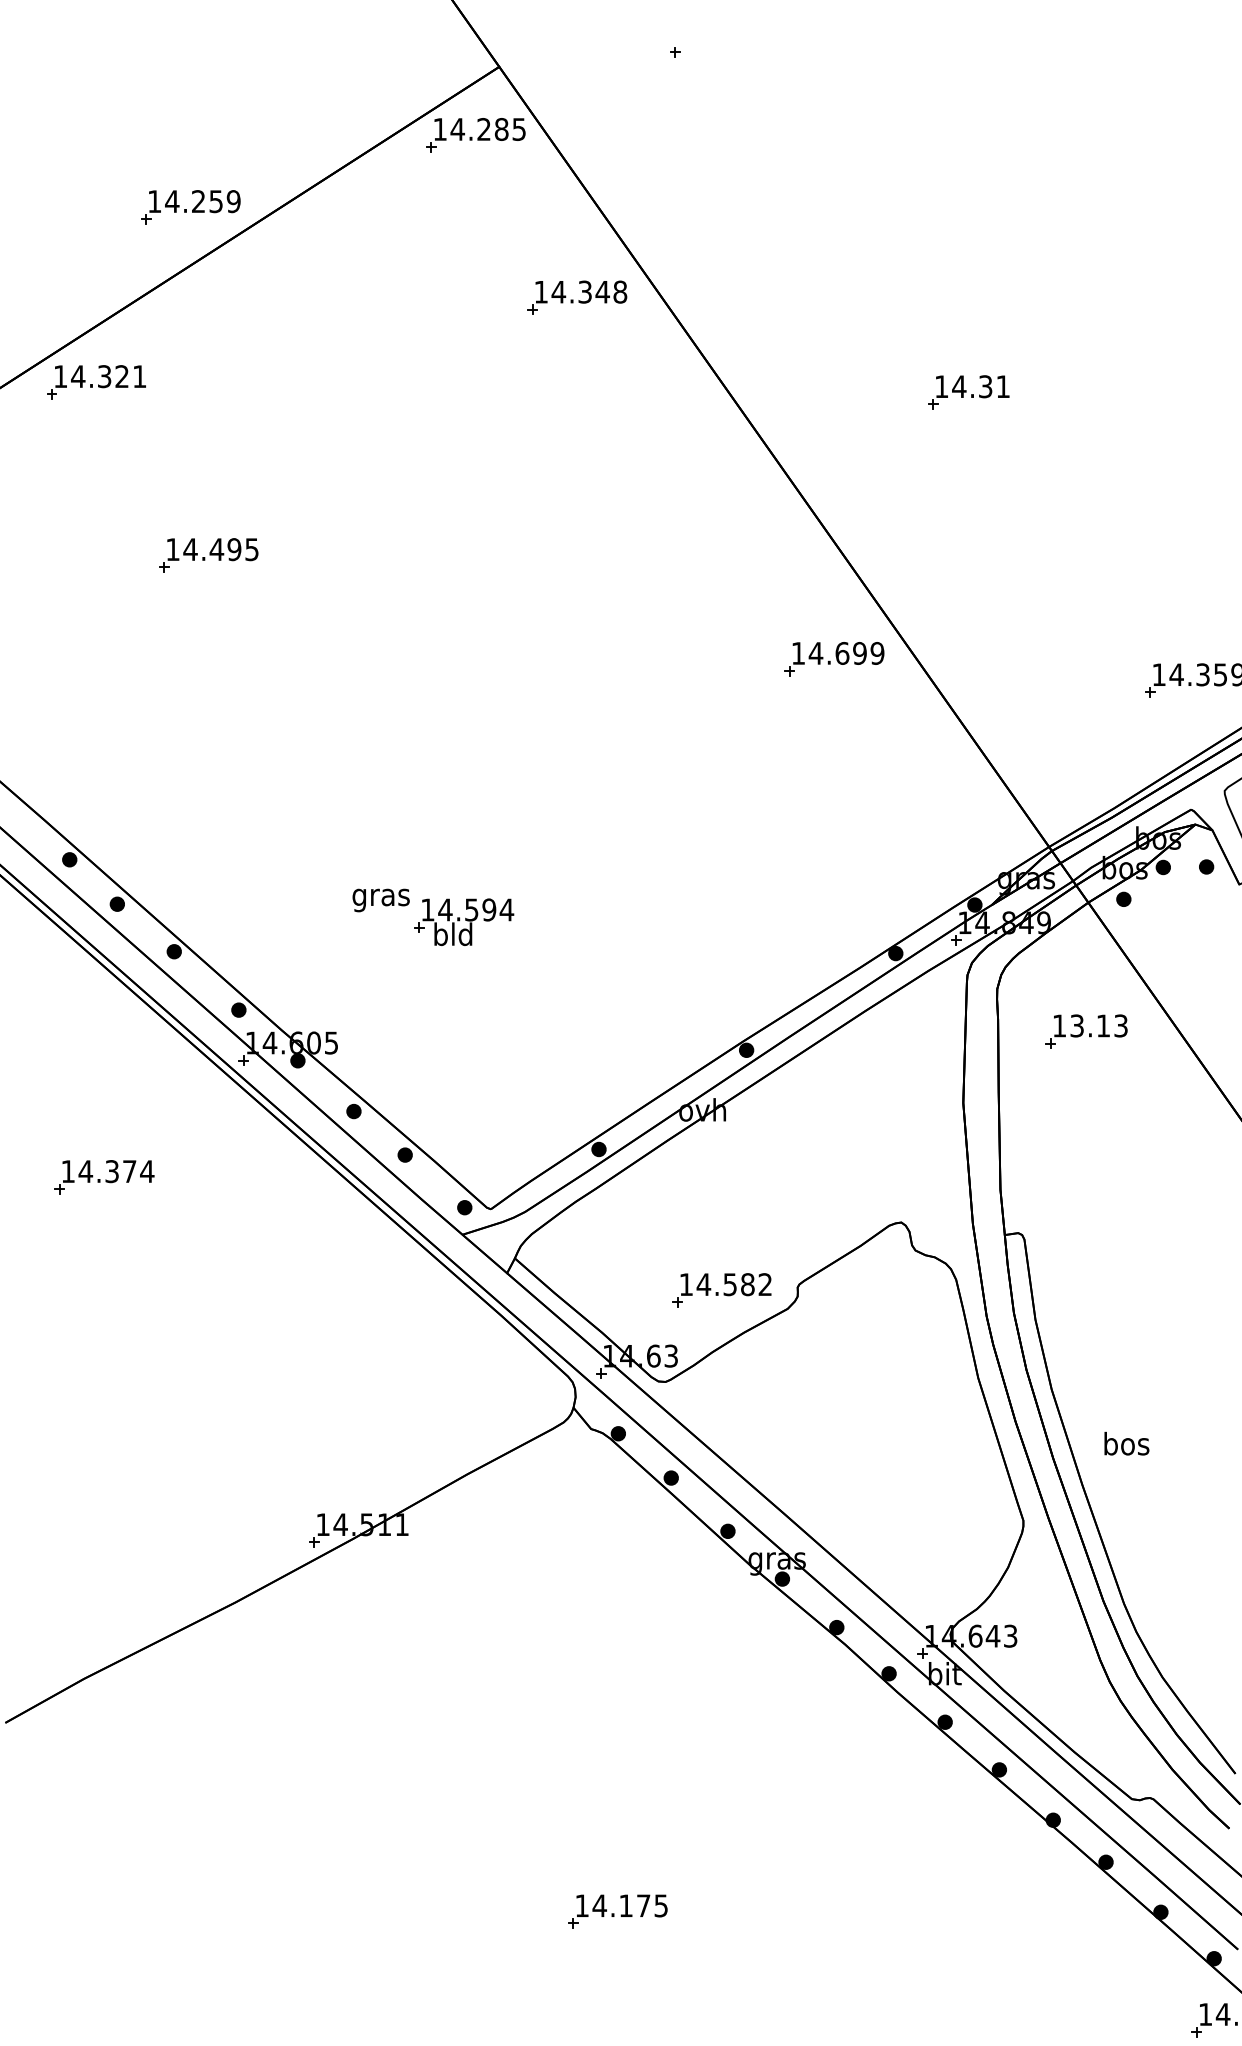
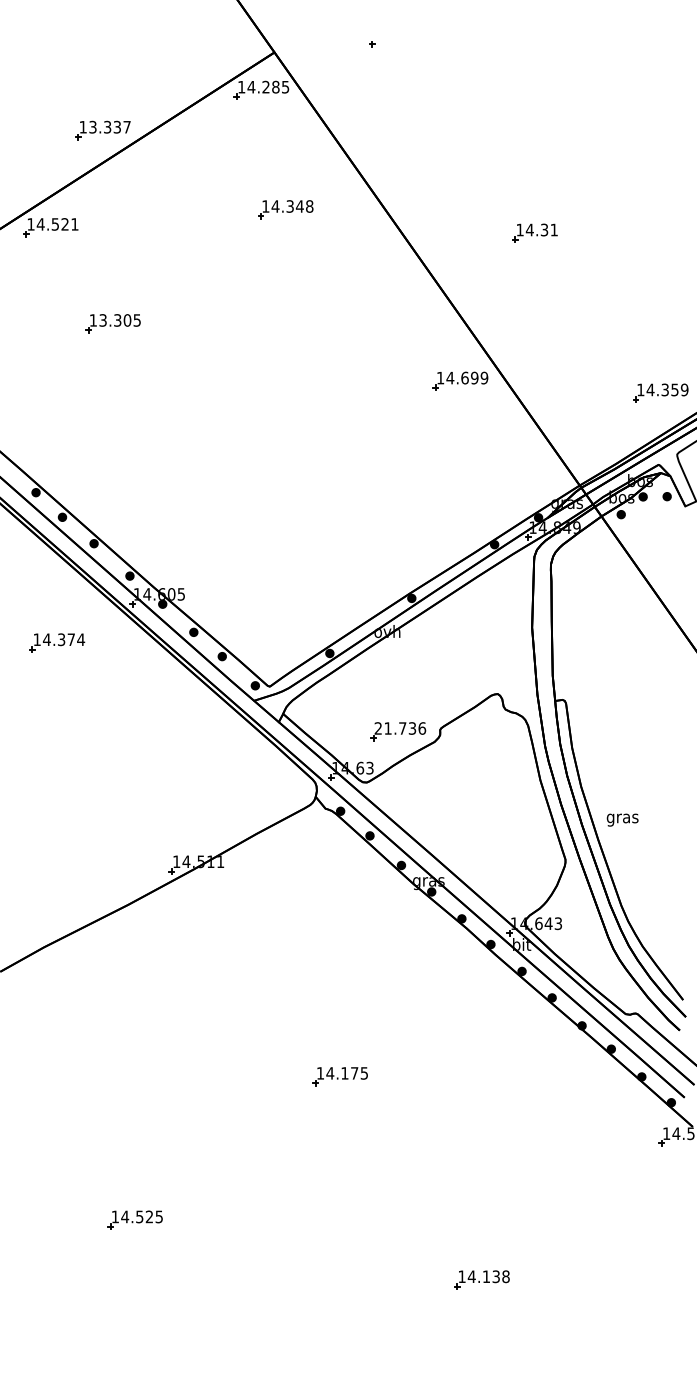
text: (202, 200) -> (109, 126), 14.259 -> 13.337
part: (576, 297) -> (285, 209), moved
text: (104, 374) -> (55, 223), 14.321 -> 14.521
text: (212, 549) -> (115, 320), 14.495 -> 13.305
part: (432, 917) -> (237, 524), removed
part: (1086, 1030) -> (600, 587), removed
part: (104, 1176) -> (57, 642), moved
text: (726, 1284) -> (400, 728), 14.582 -> 21.736
text: (1126, 1446) -> (622, 818), bos -> gras

